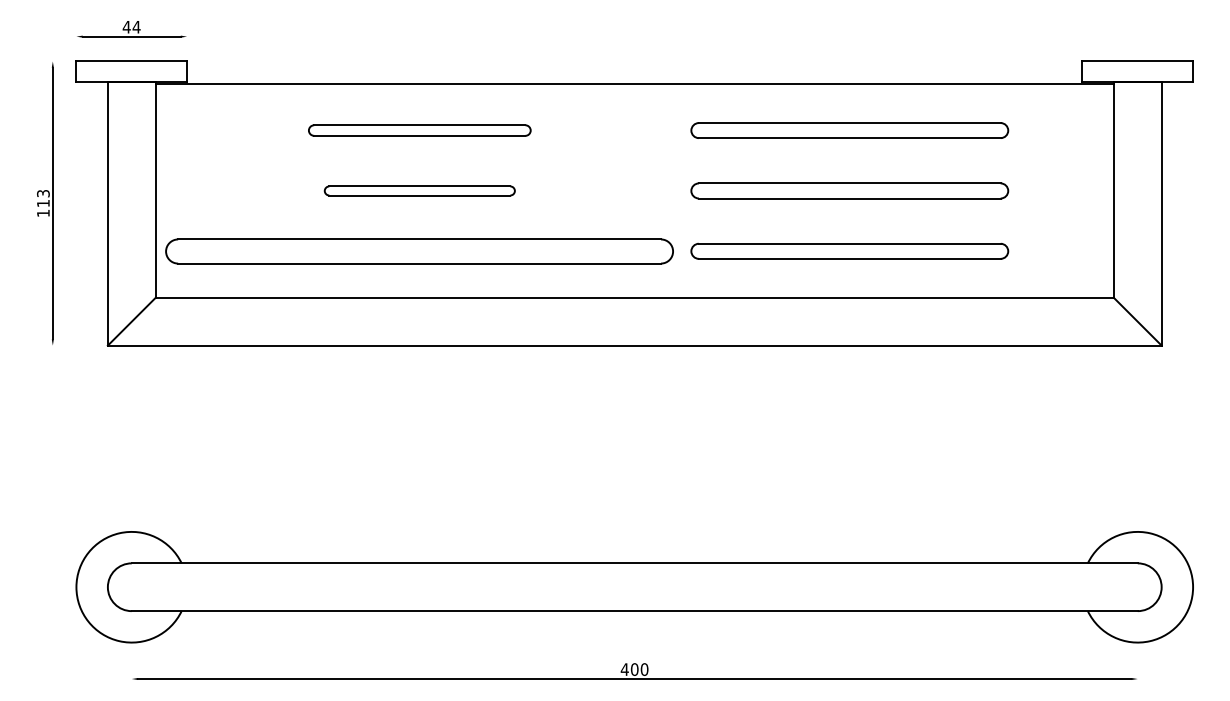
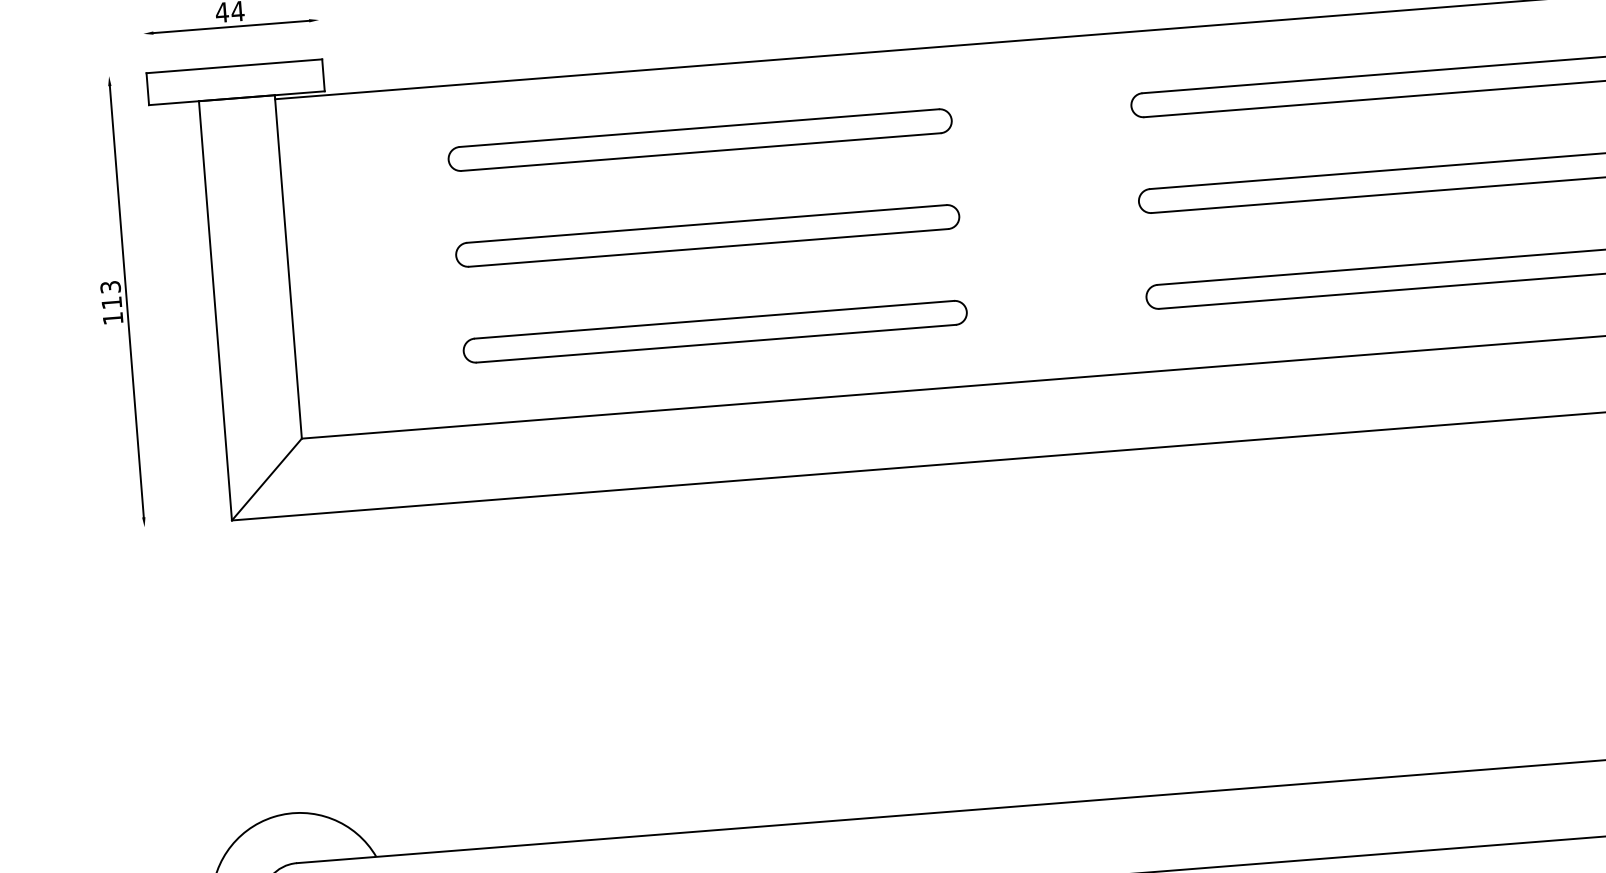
part: (419, 130) -> (699, 139), size x1.43
part: (419, 190) -> (707, 235), size x1.67
part: (419, 250) -> (714, 330), size x0.62

